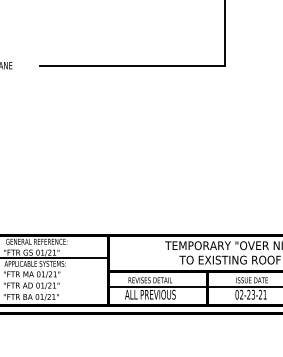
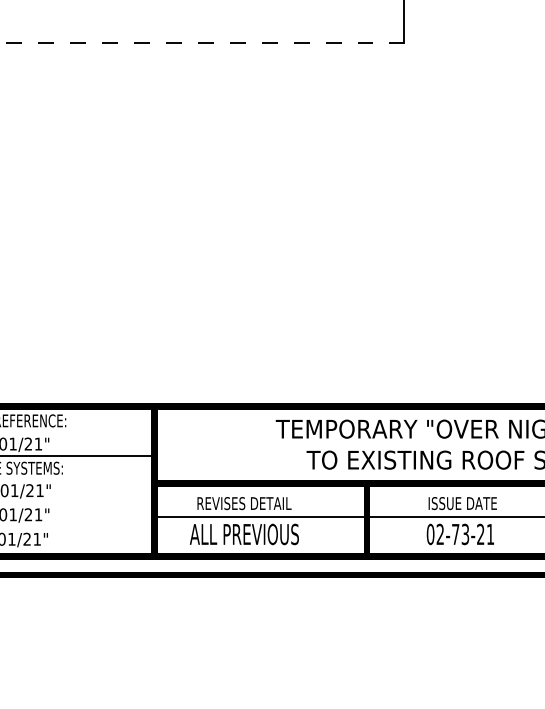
line: (132, 65) -> (205, 42), solid -> dashed
text: (248, 294) -> (454, 533), 02-23-21 -> 02-73-21

